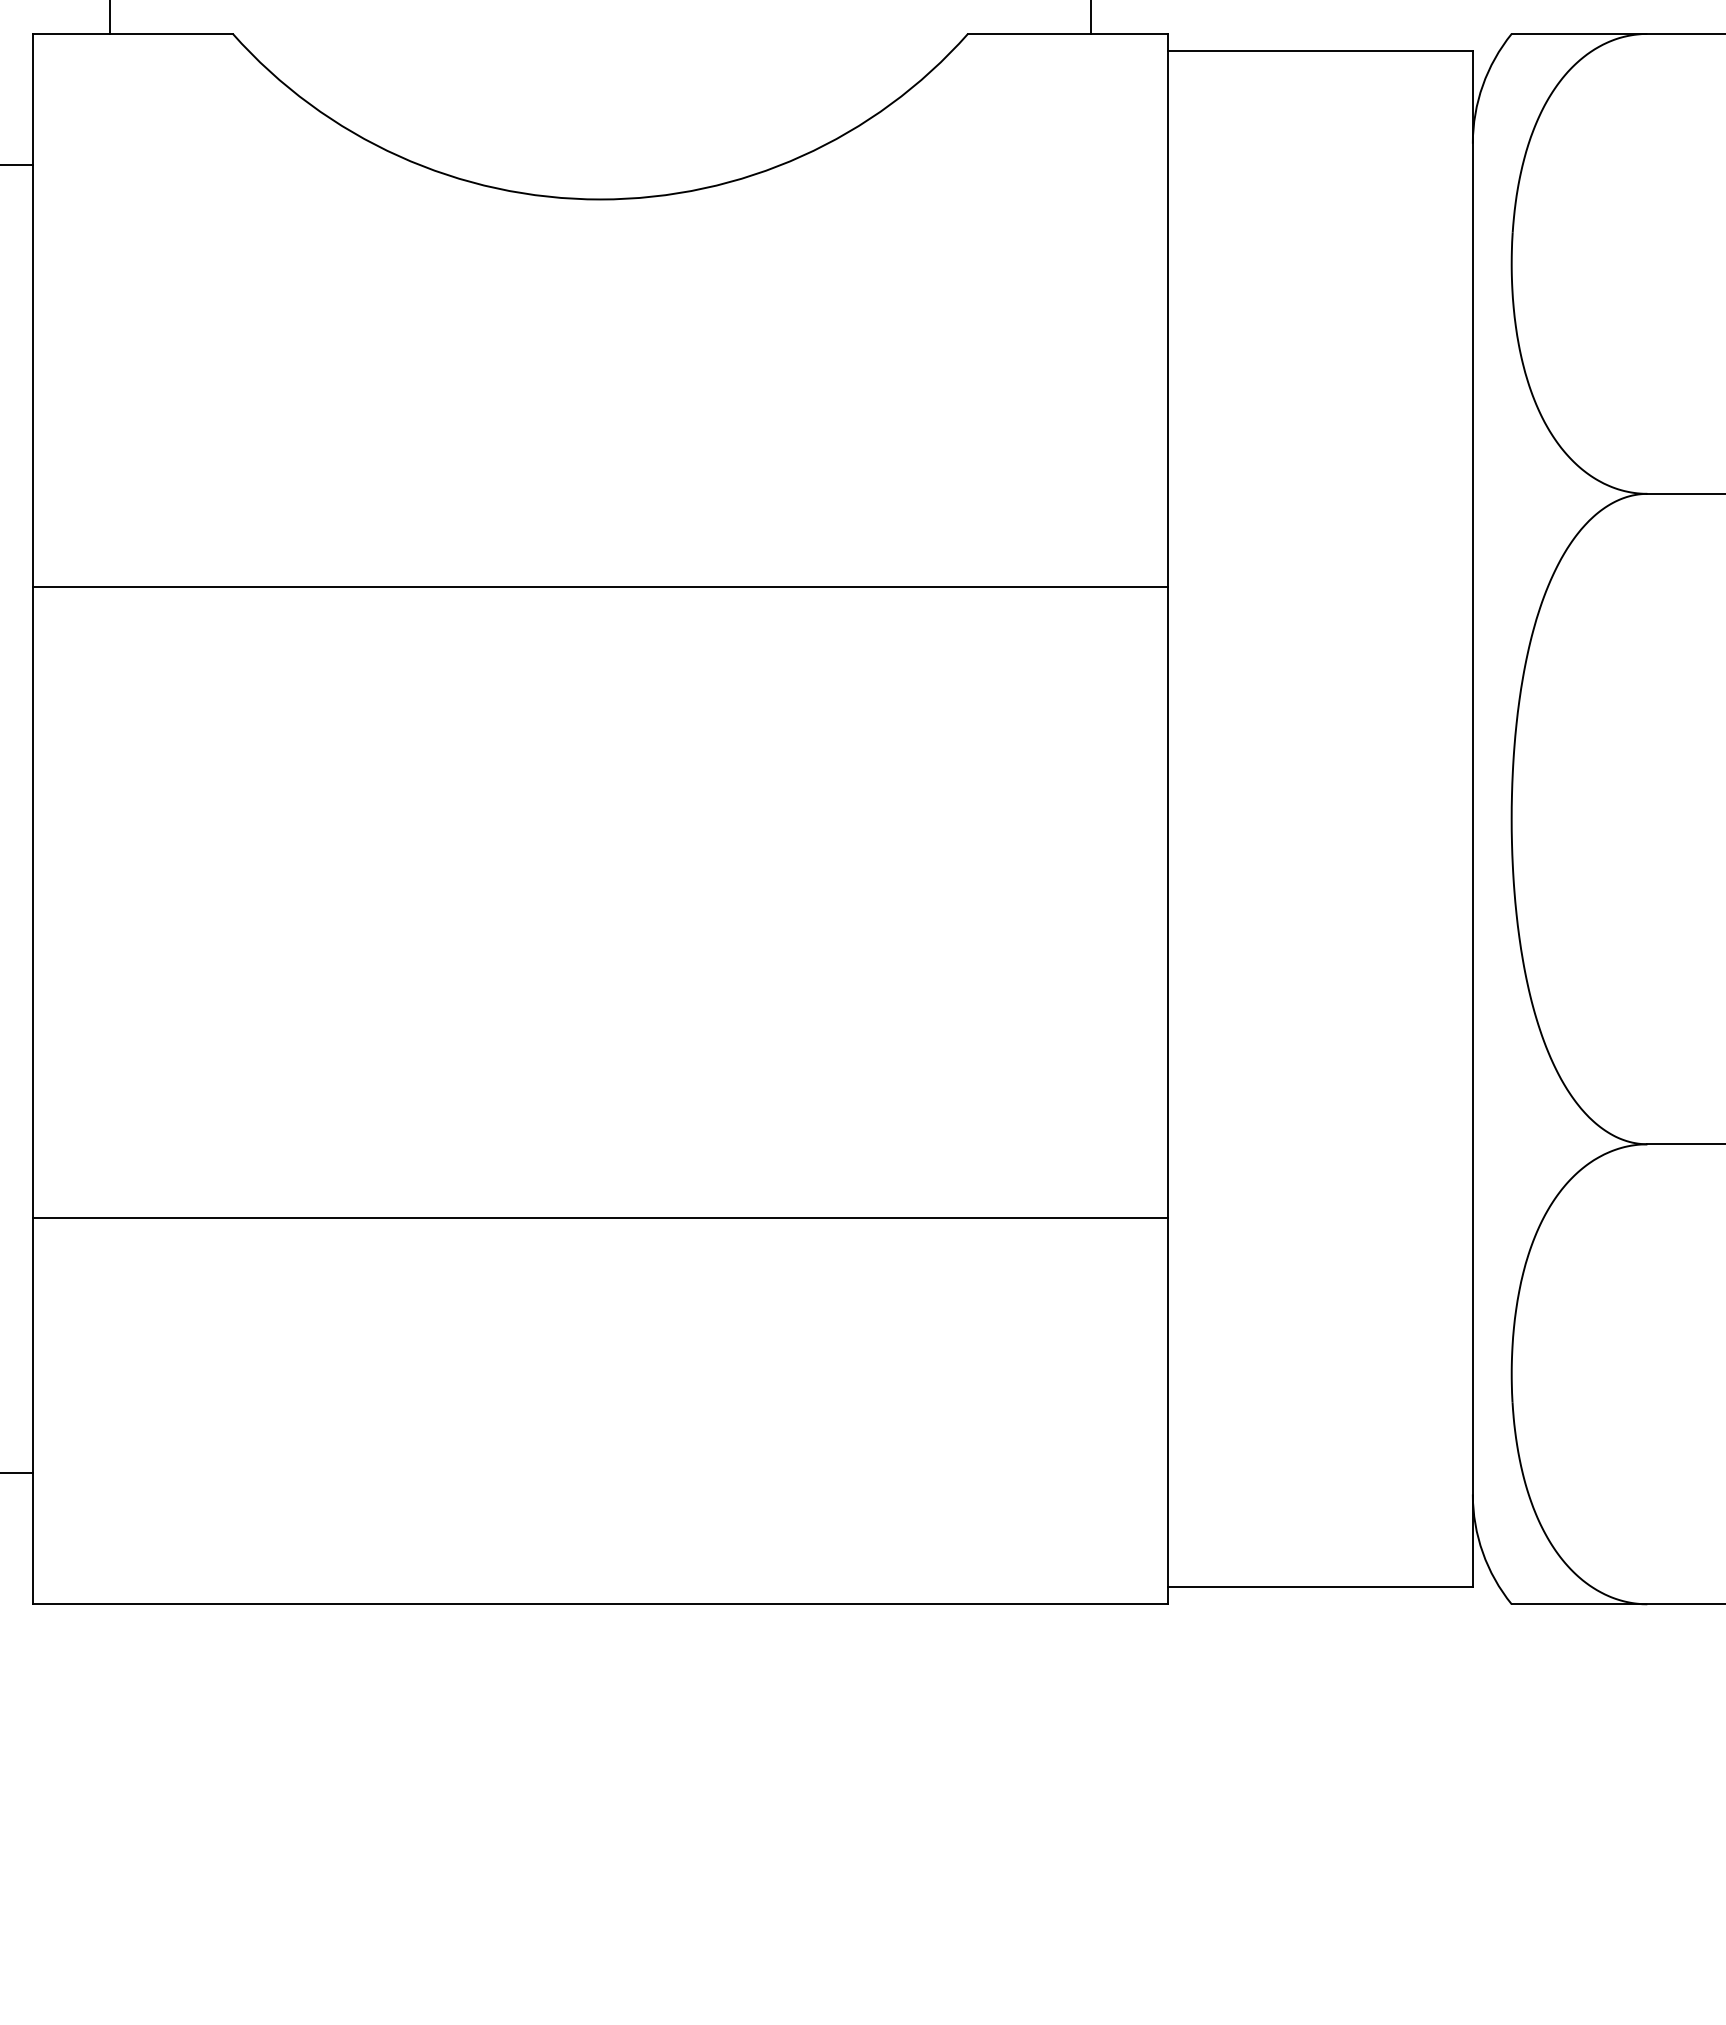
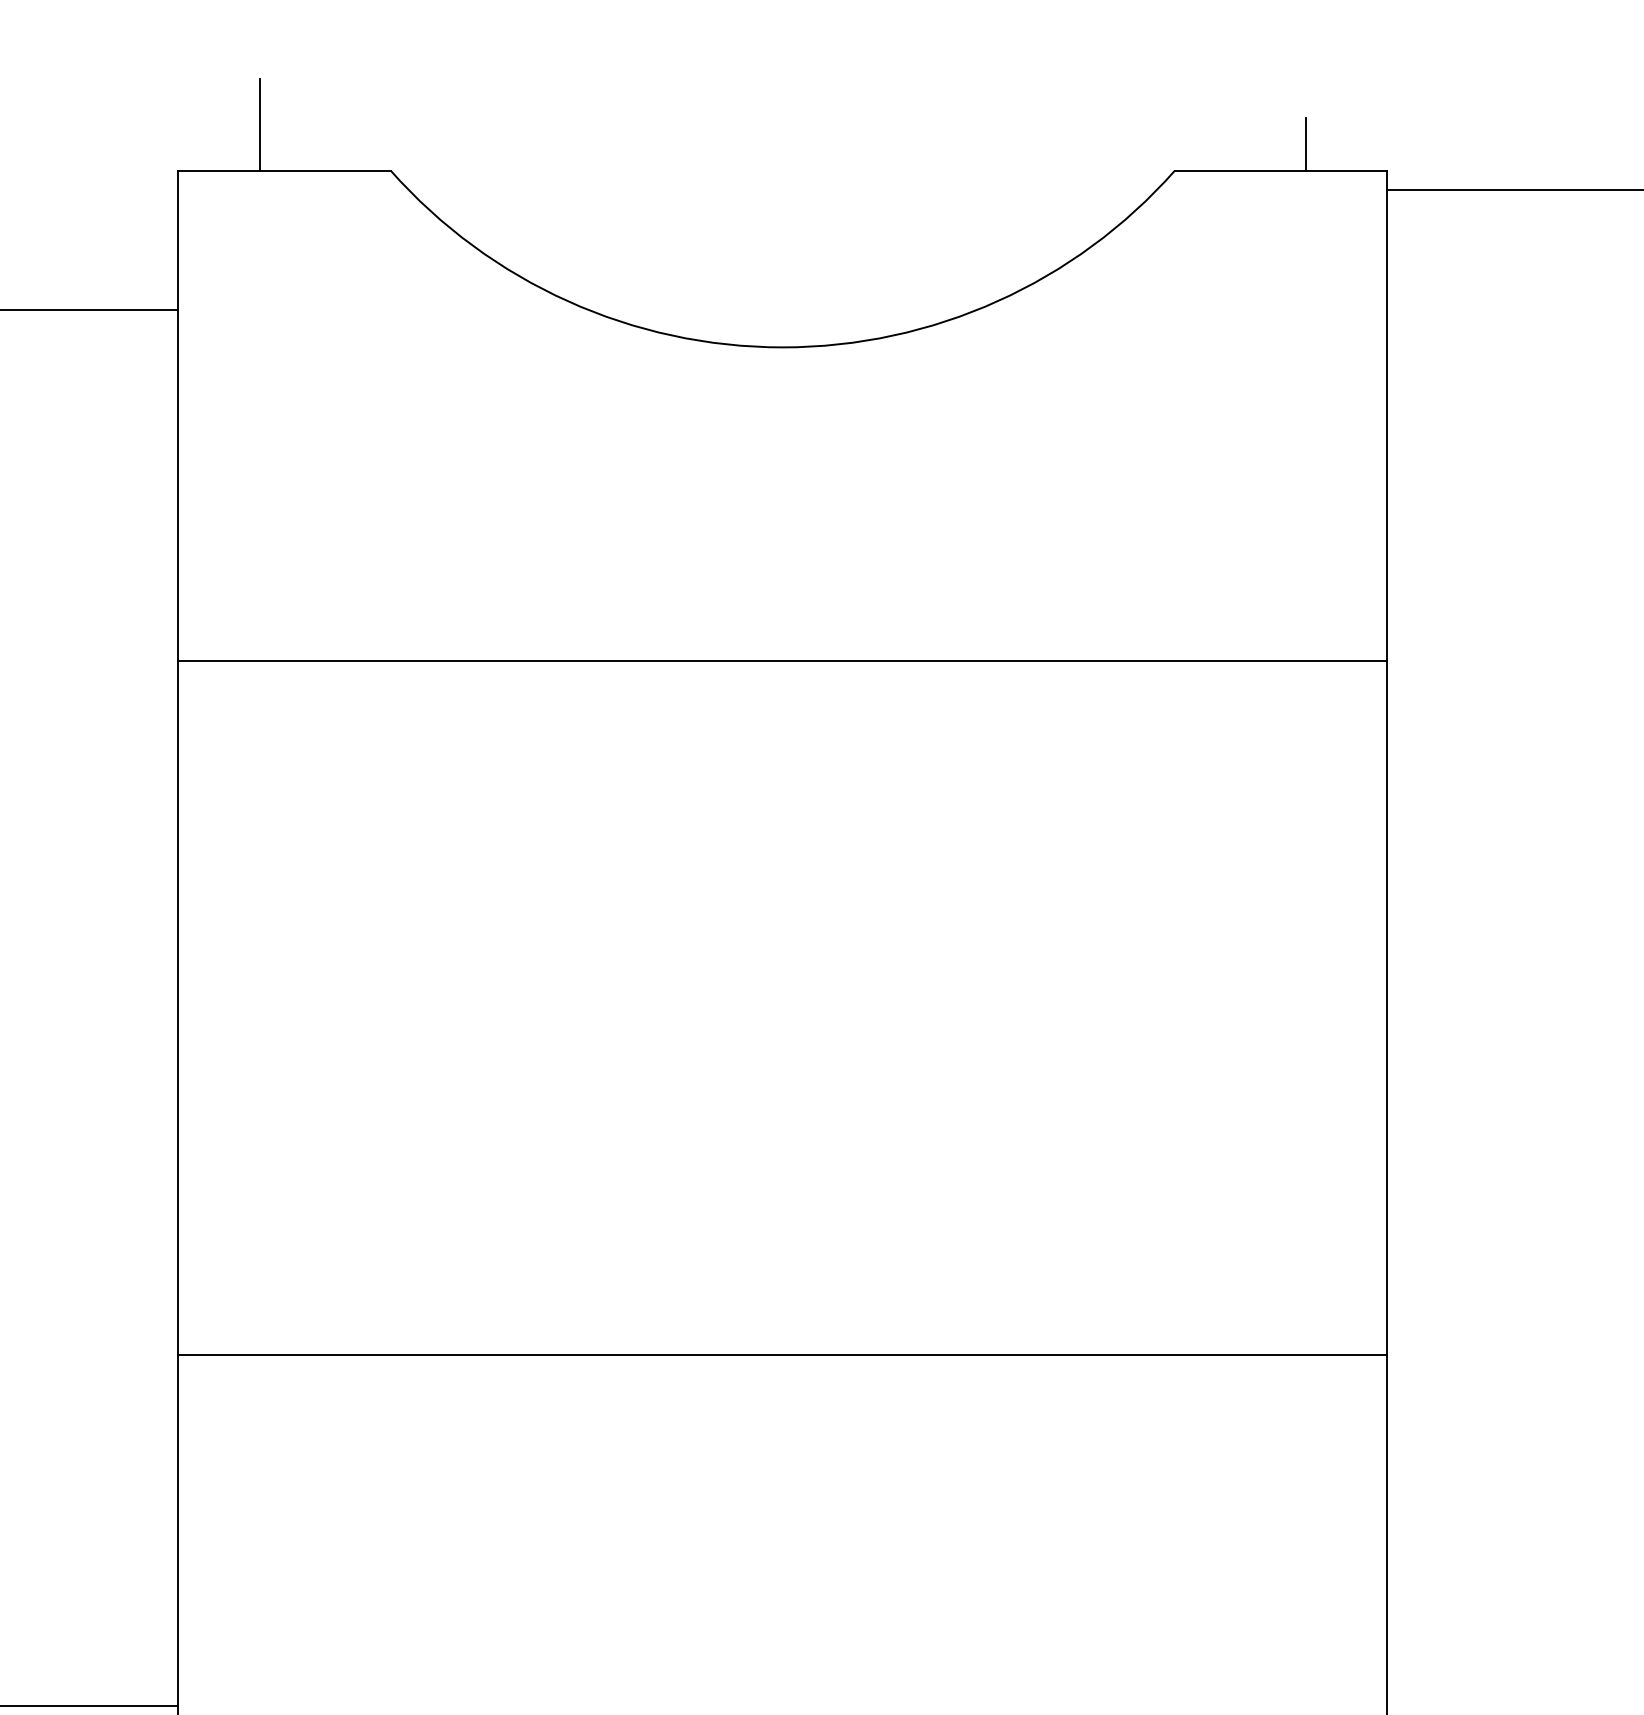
line: (600, 586) -> (782, 660), moved
line: (600, 1218) -> (782, 1354), moved

